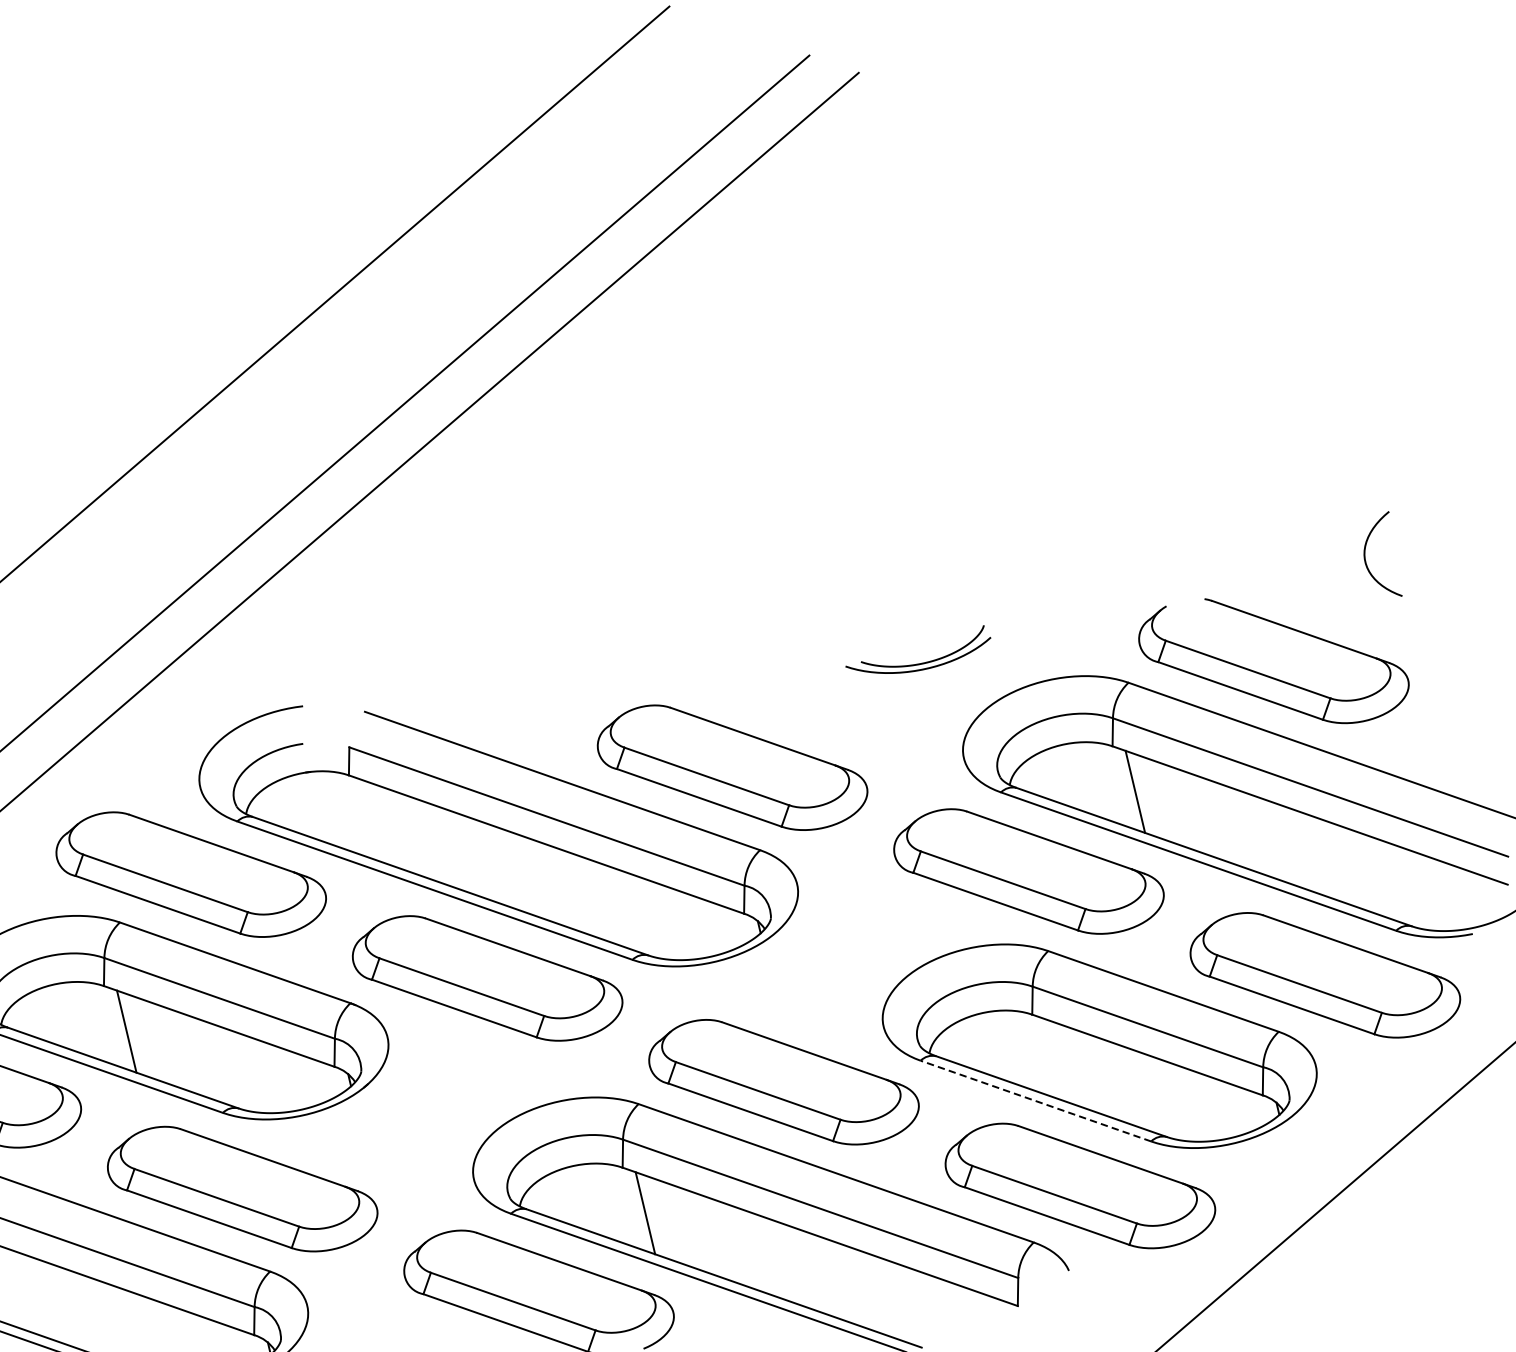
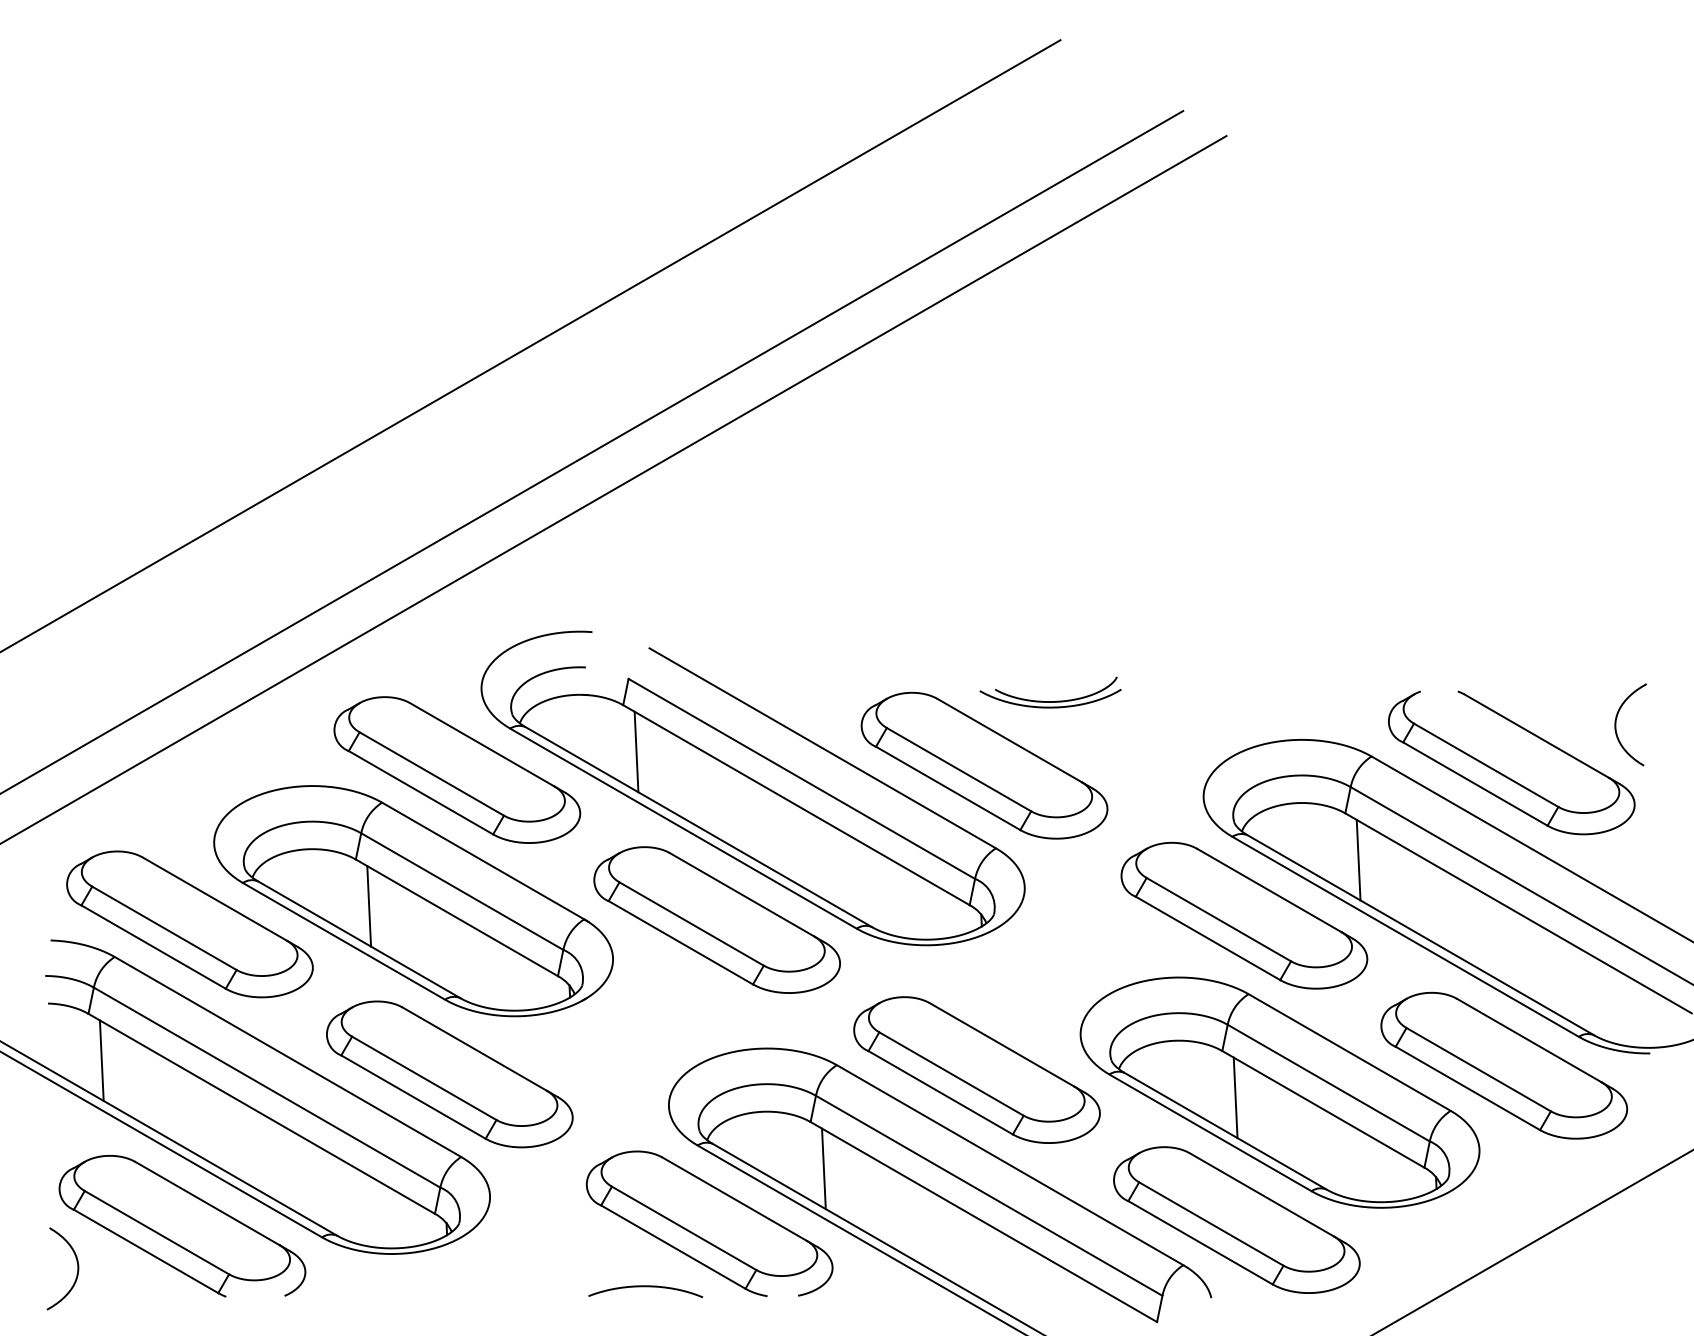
curve: (1366, 559) -> (1616, 724), moved
part: (920, 663) -> (1050, 701), moved
line: (371, 820) -> (636, 751), added
line: (1054, 1059) -> (1235, 1097), added
line: (1035, 1100) -> (1210, 1132), dashed -> solid

